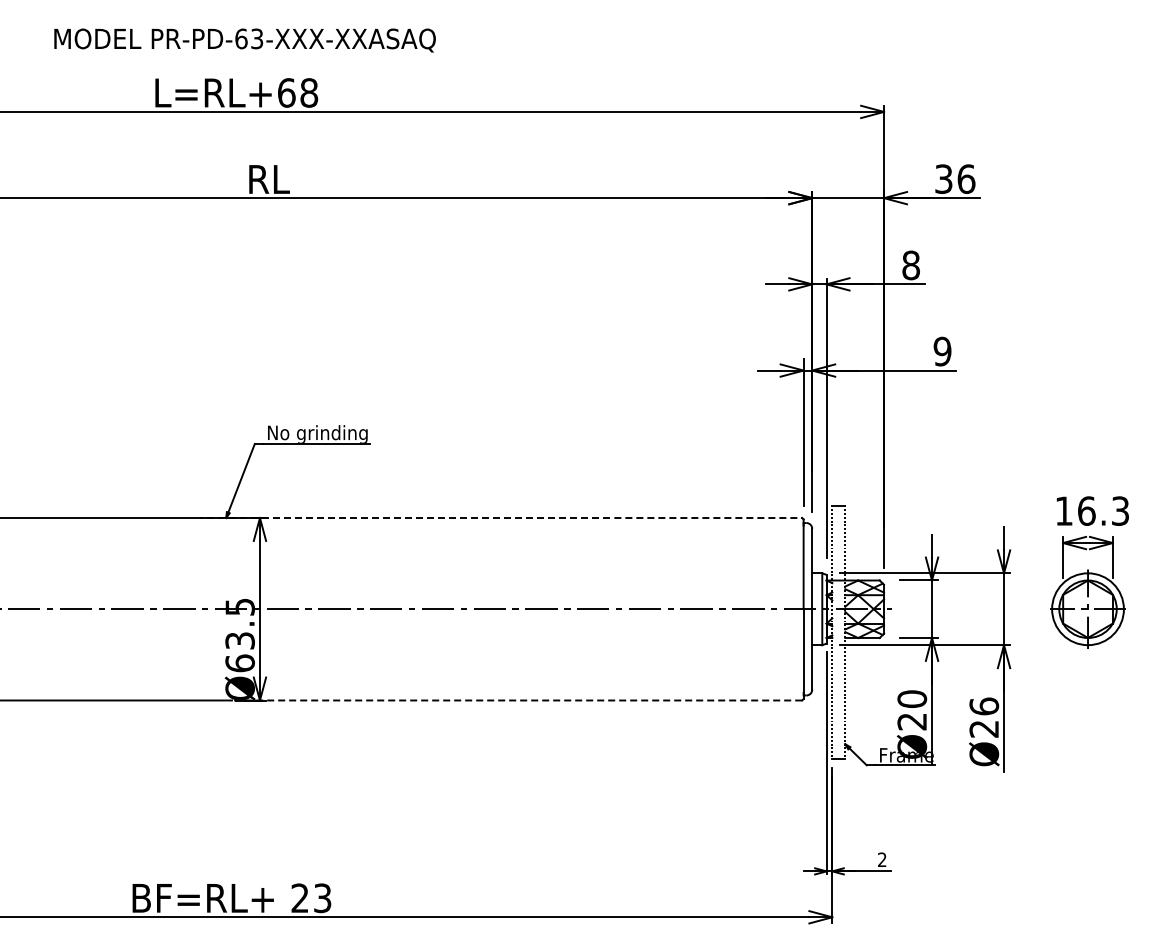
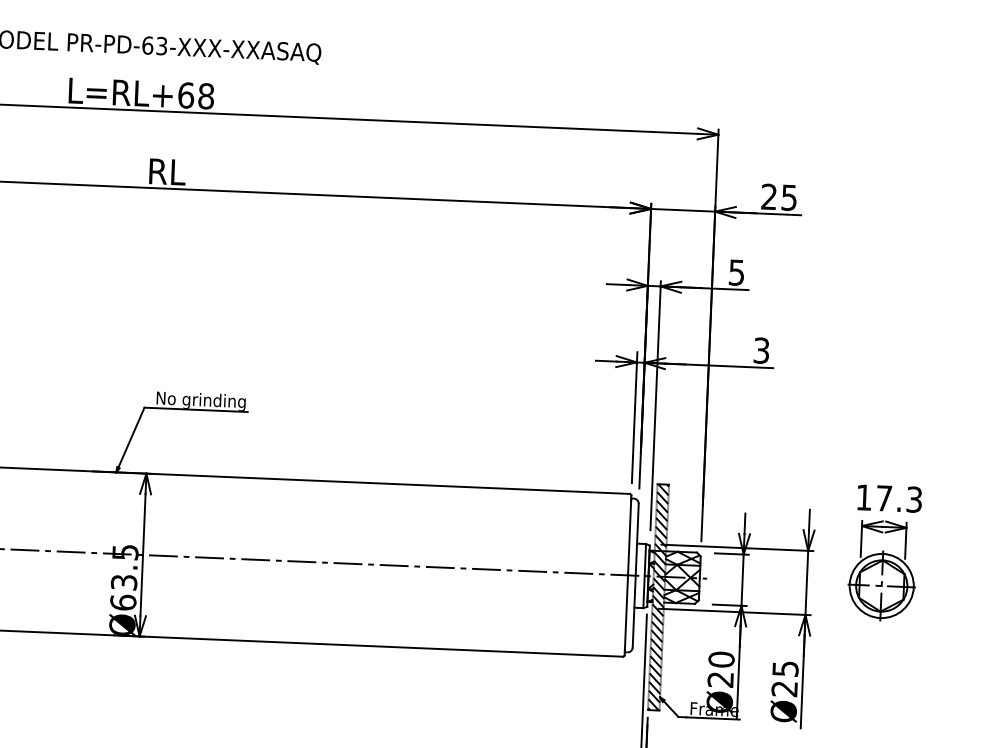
text: (955, 178) -> (779, 196), 36 -> 25
text: (910, 265) -> (736, 272), 8 -> 5
text: (942, 351) -> (761, 350), 9 -> 3
text: (1086, 510) -> (884, 497), 16.3 -> 17.3
line: (499, 518) -> (360, 483), dashed -> solid
hatch: (838, 632) -> (658, 597), added
line: (516, 700) -> (368, 646), dashed -> solid
text: (984, 706) -> (785, 668), Ø26 -> Ø25

